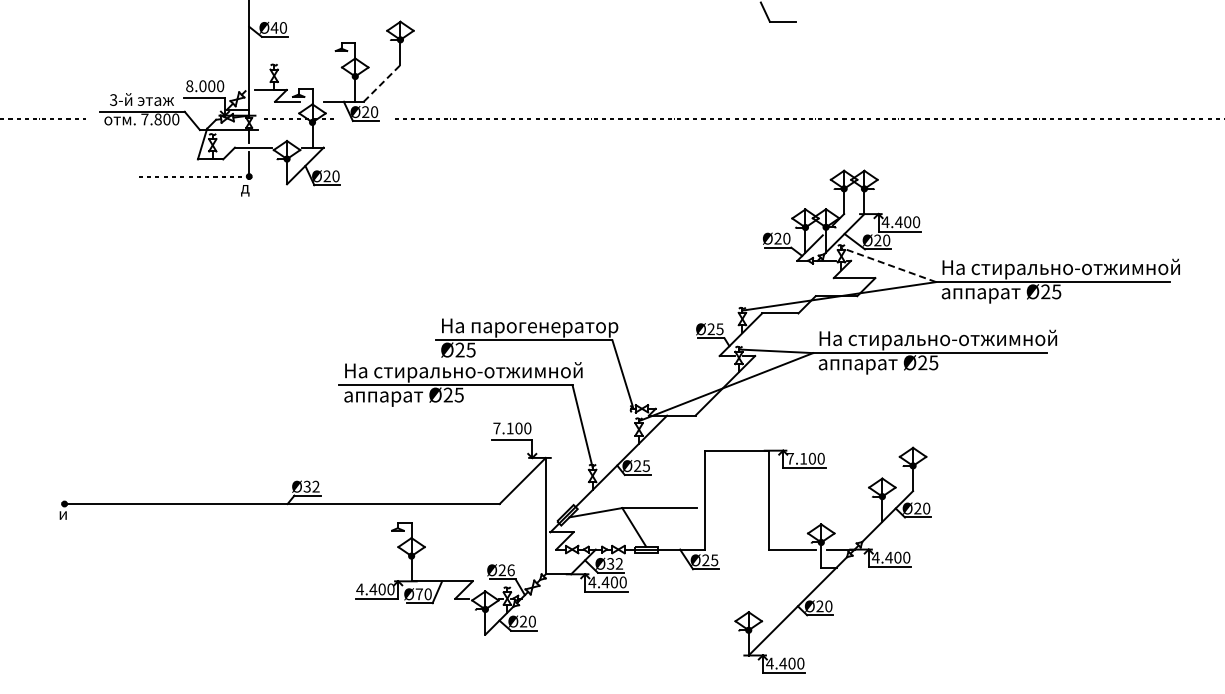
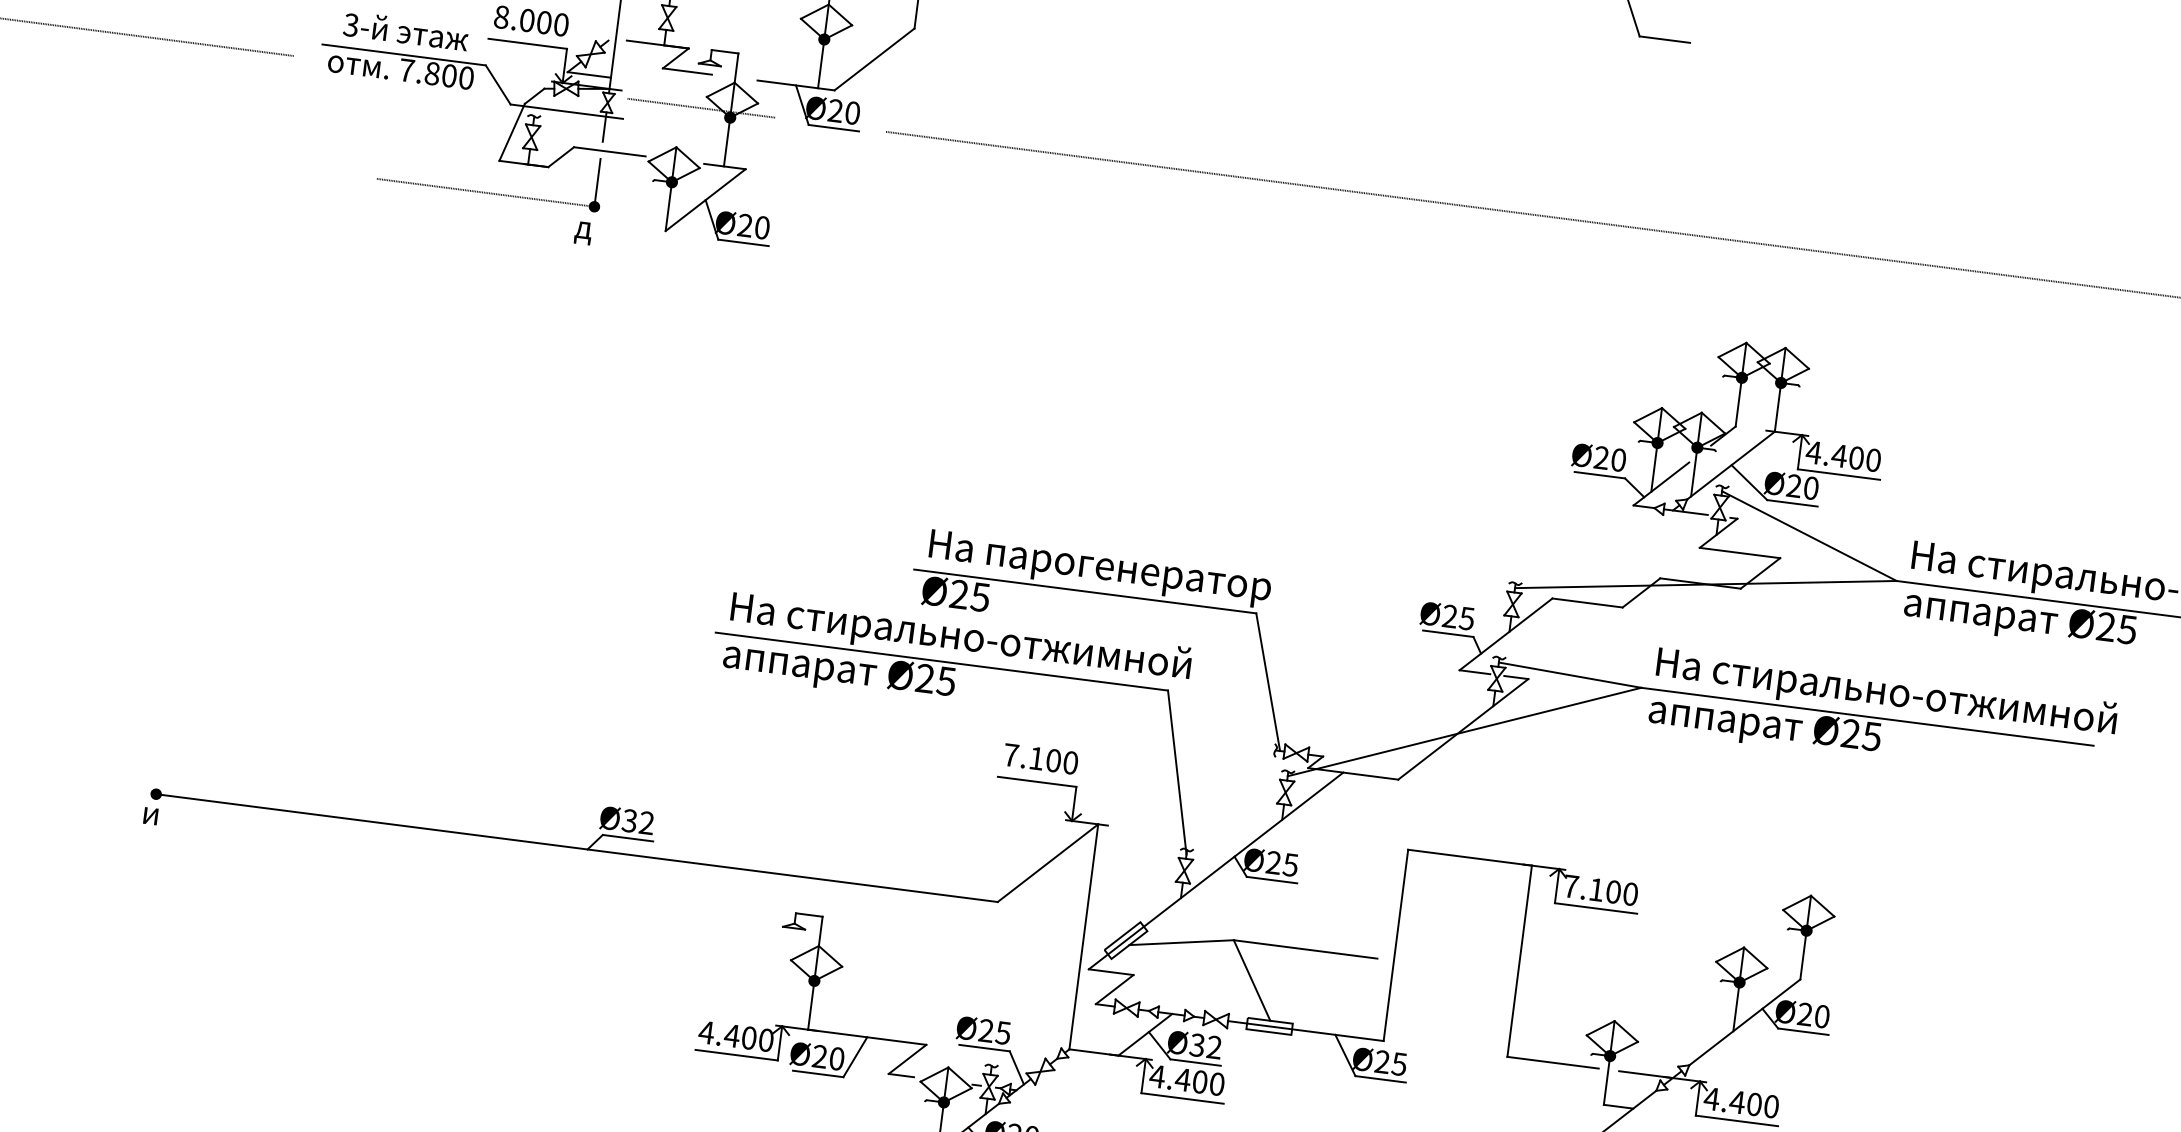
line: (382, 83) -> (875, 59), dashed -> solid
line: (888, 264) -> (1808, 535), dashed -> solid
text: (510, 570) -> (1002, 1033), Ø26 -> Ø25
text: (418, 594) -> (818, 1056), Ø70 -> Ø20

